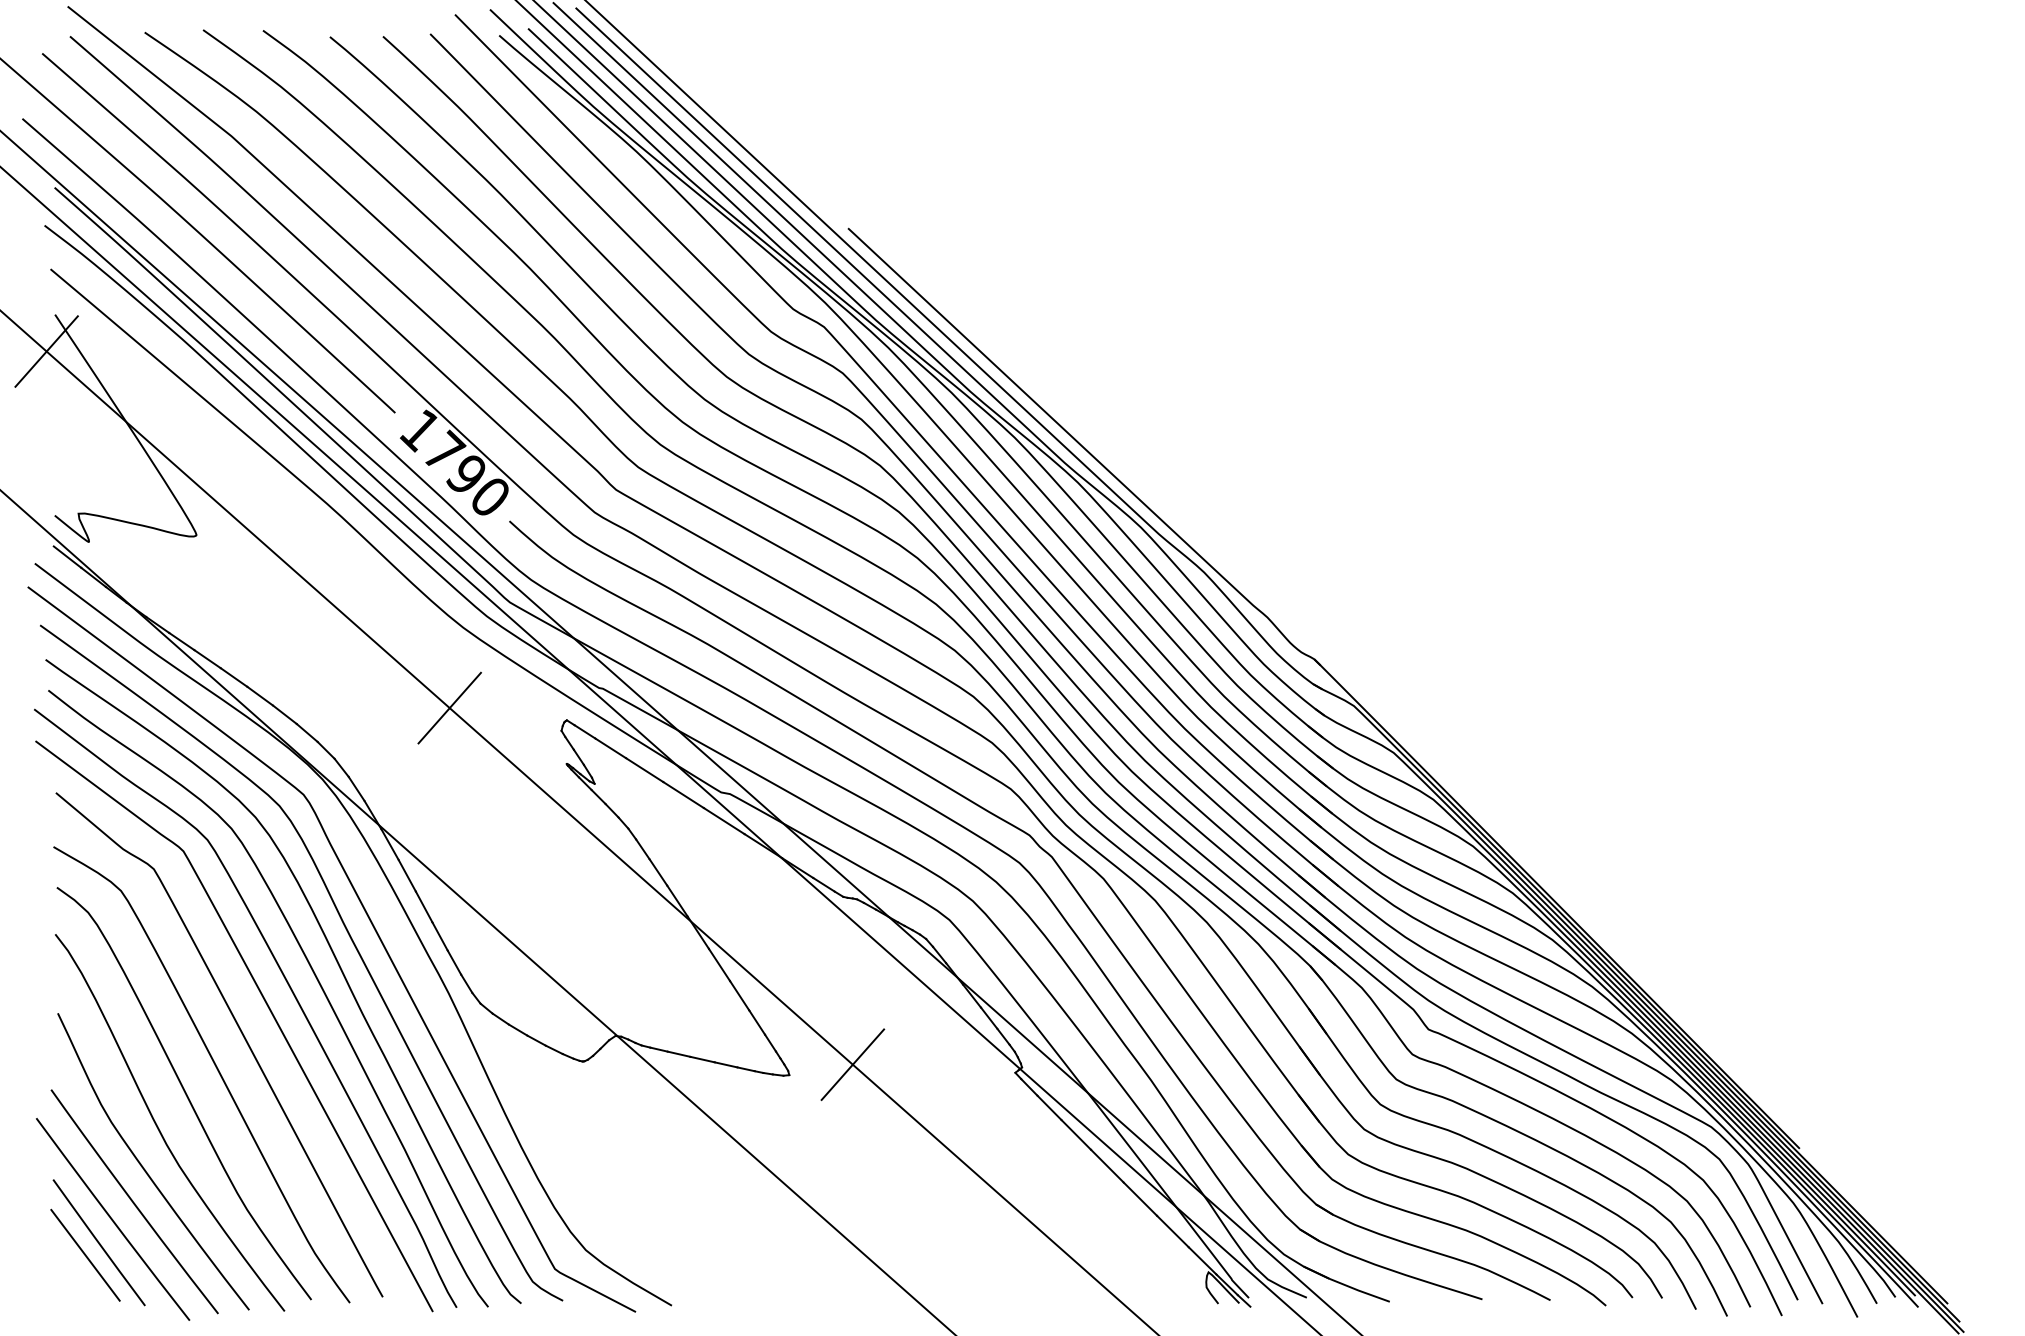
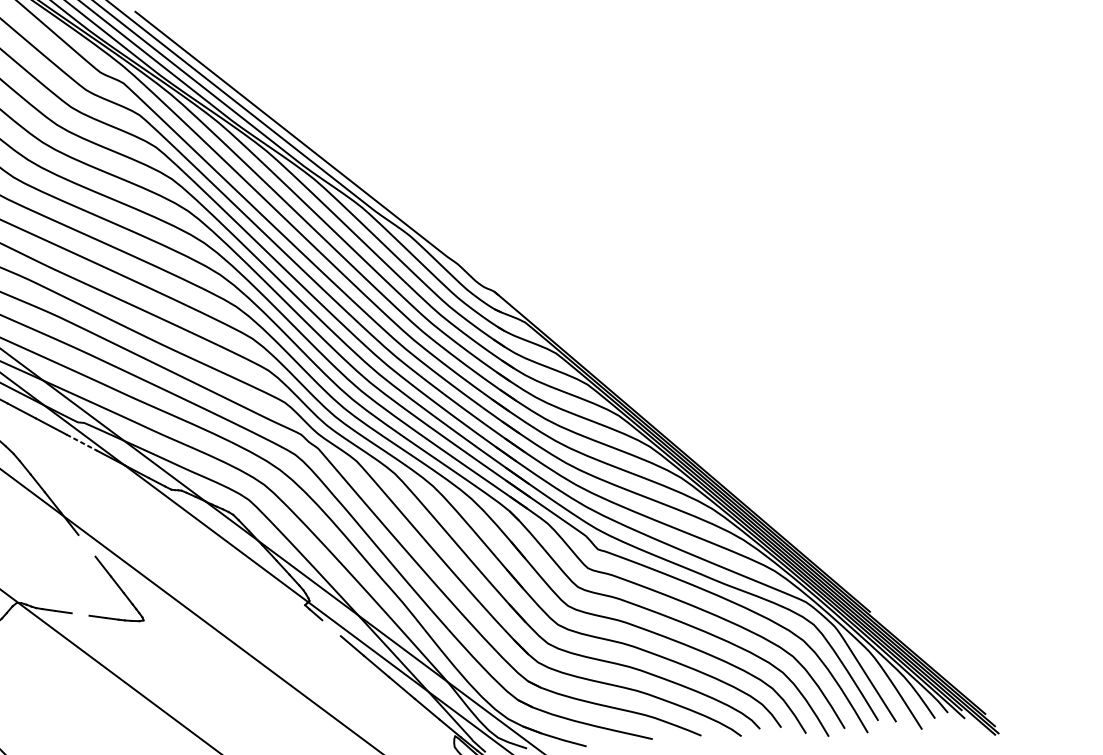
line: (724, 821) -> (81, 442), solid -> dashed
line: (719, 964) -> (86, 545), removed
line: (702, 1059) -> (80, 614), removed
line: (852, 1064) -> (188, 609), removed
line: (1049, 1107) -> (331, 627), removed

